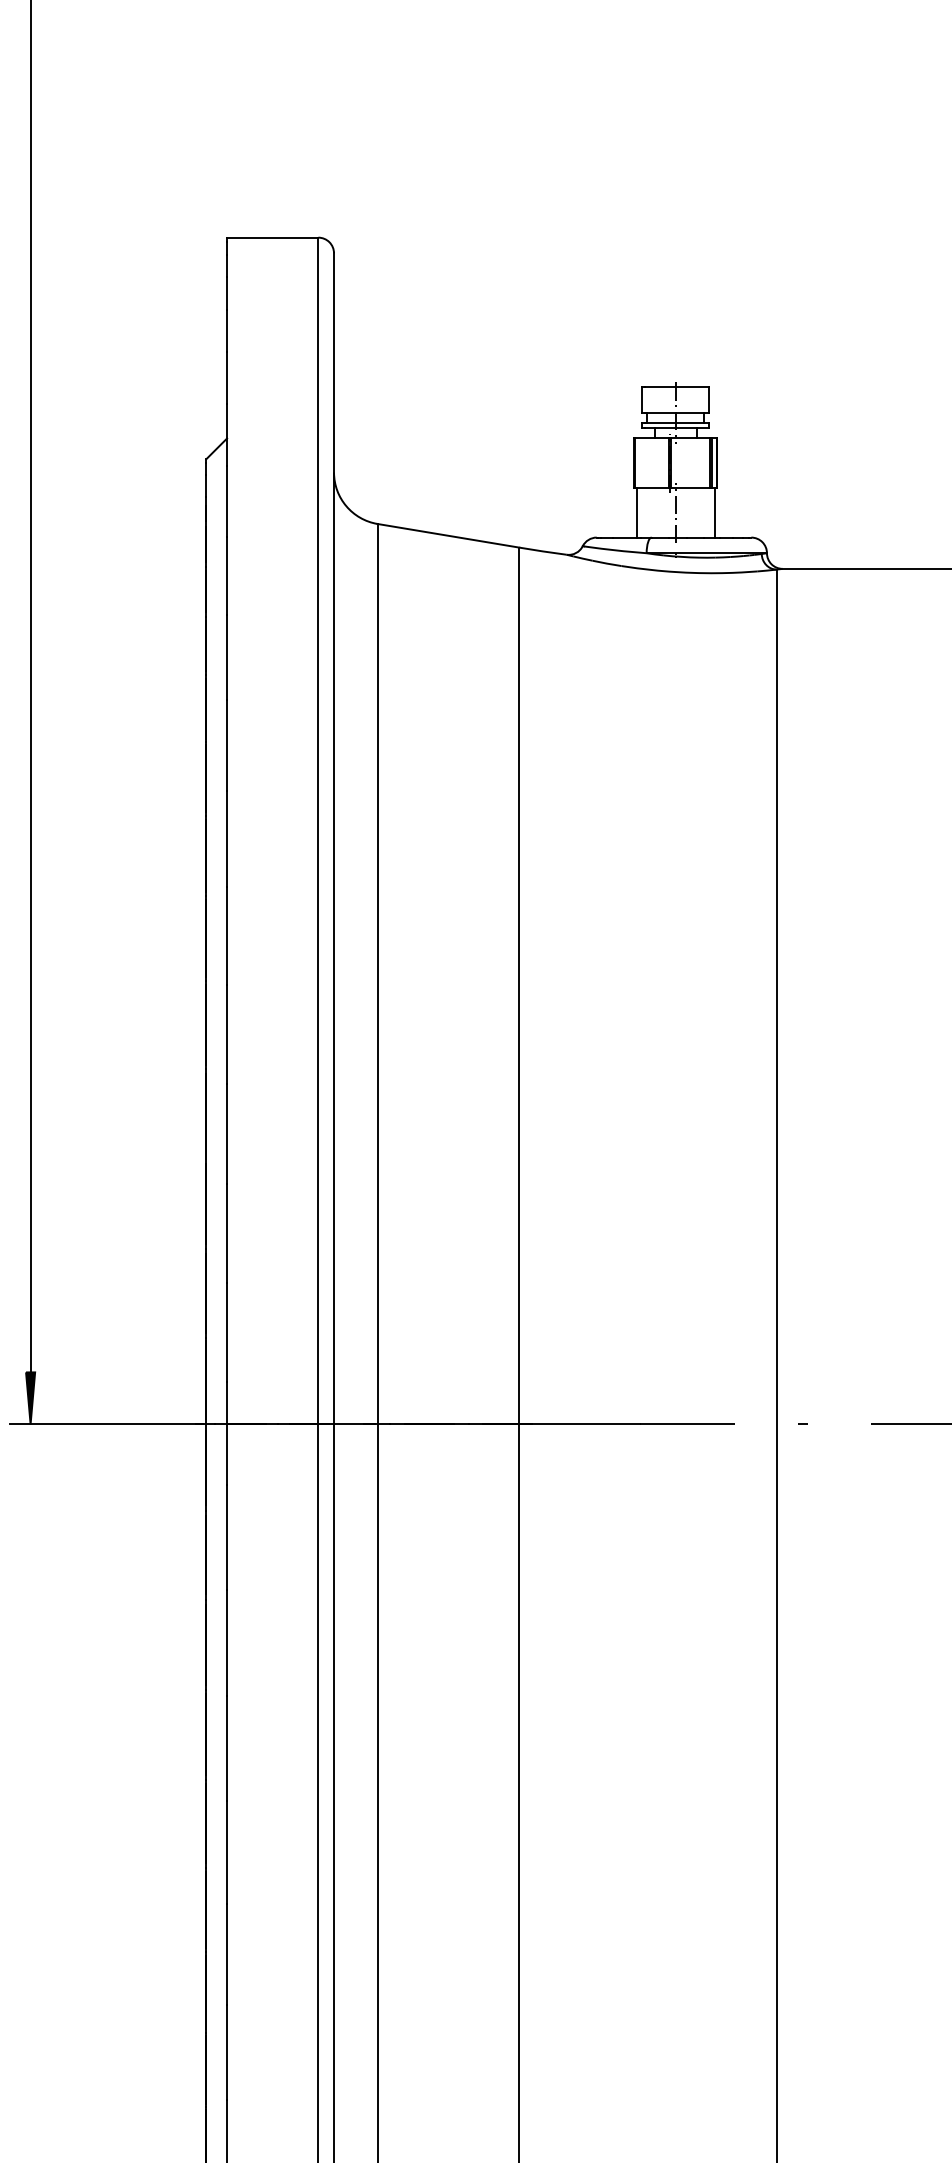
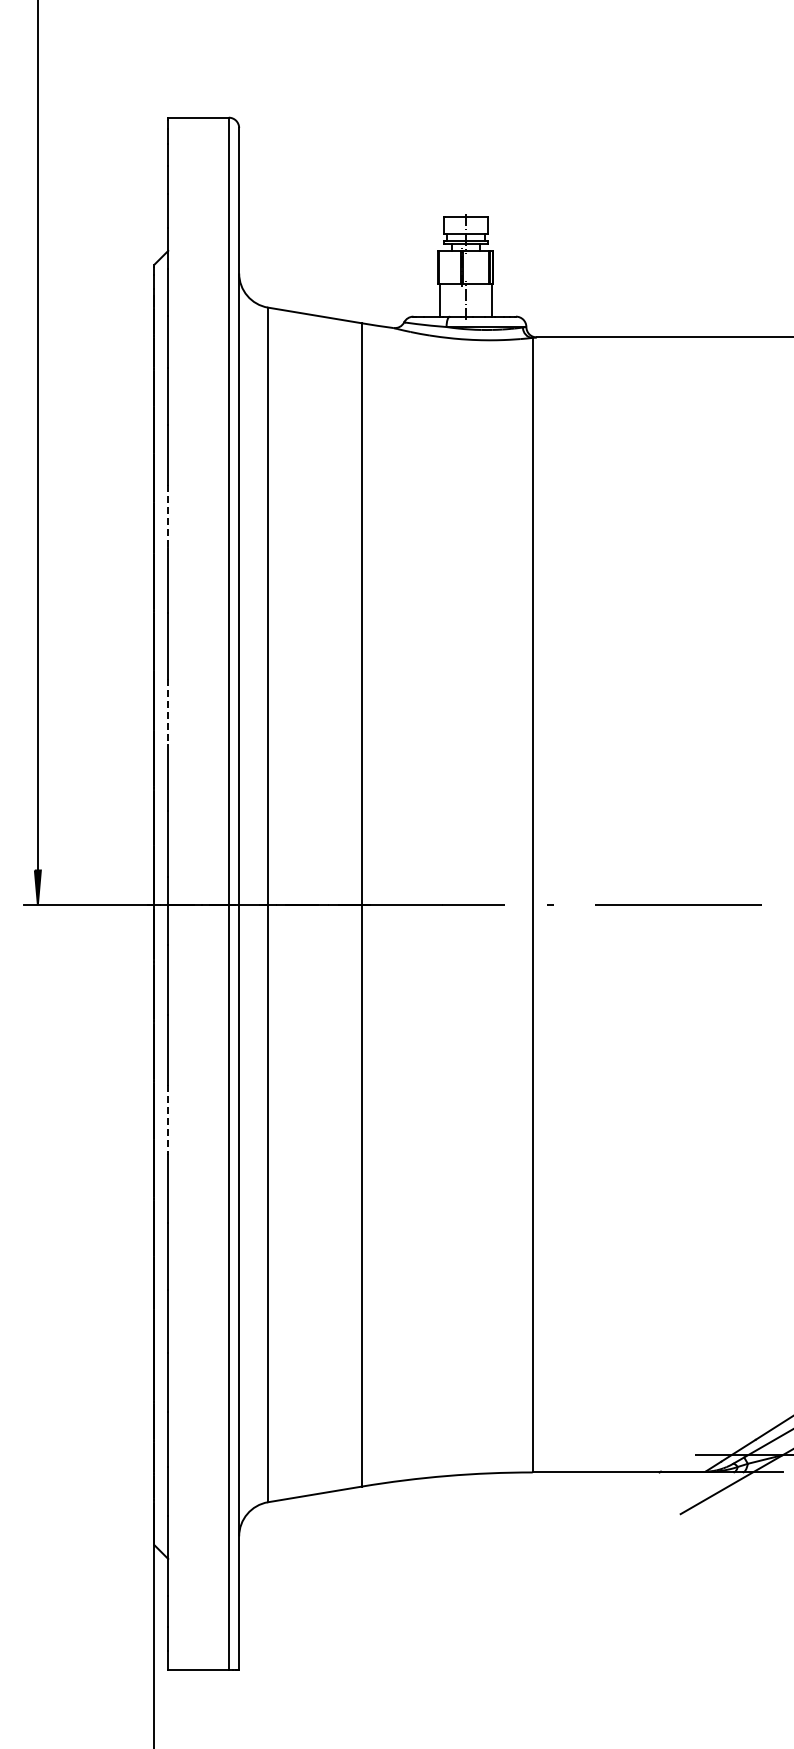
line: (227, 838) -> (168, 516), solid -> dashed
line: (227, 1134) -> (168, 712), solid -> dashed
line: (227, 1747) -> (168, 1119), solid -> dashed

